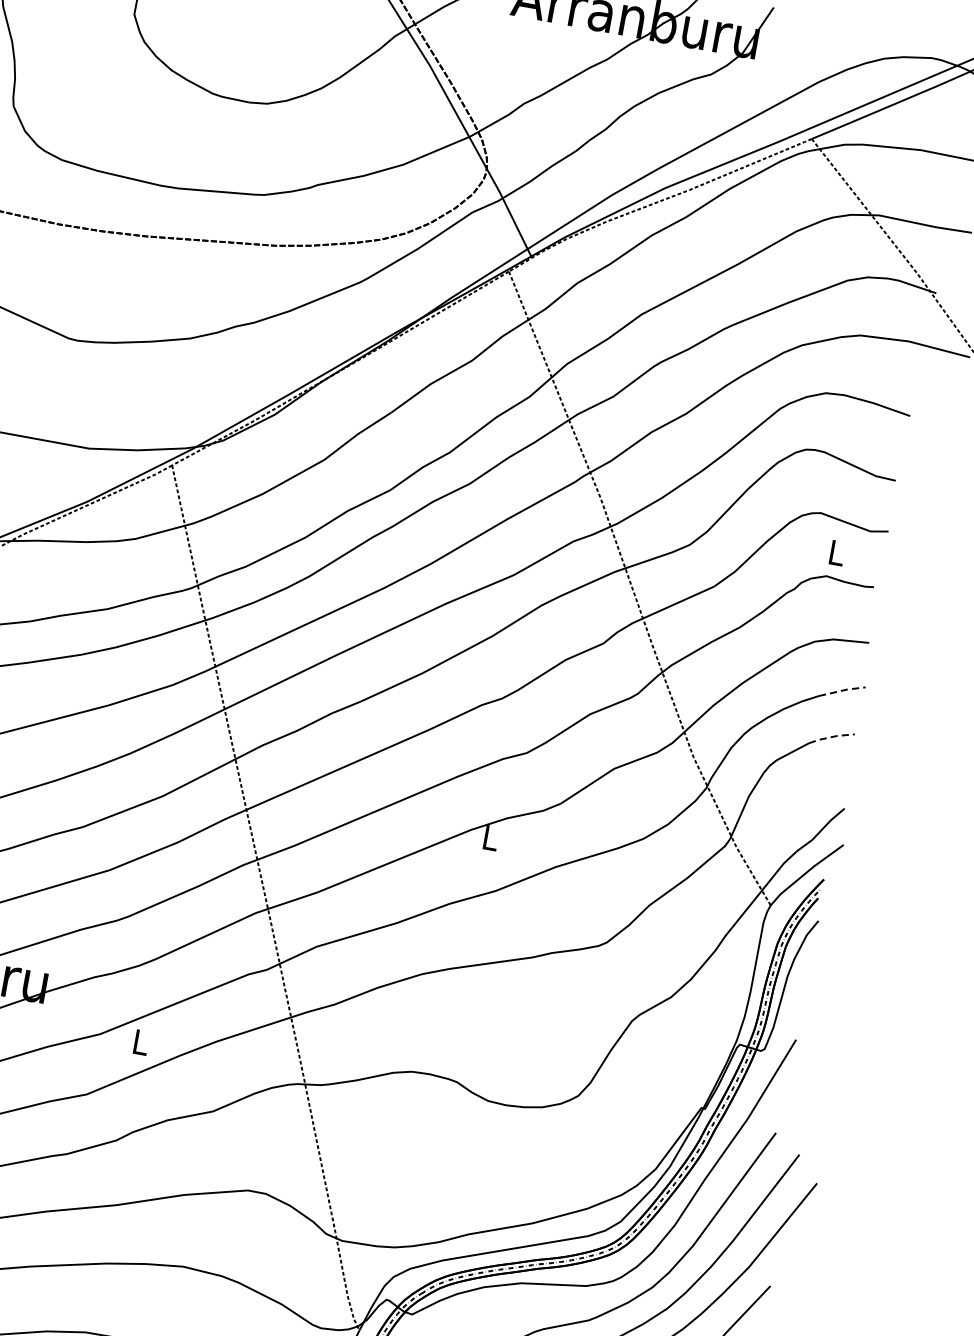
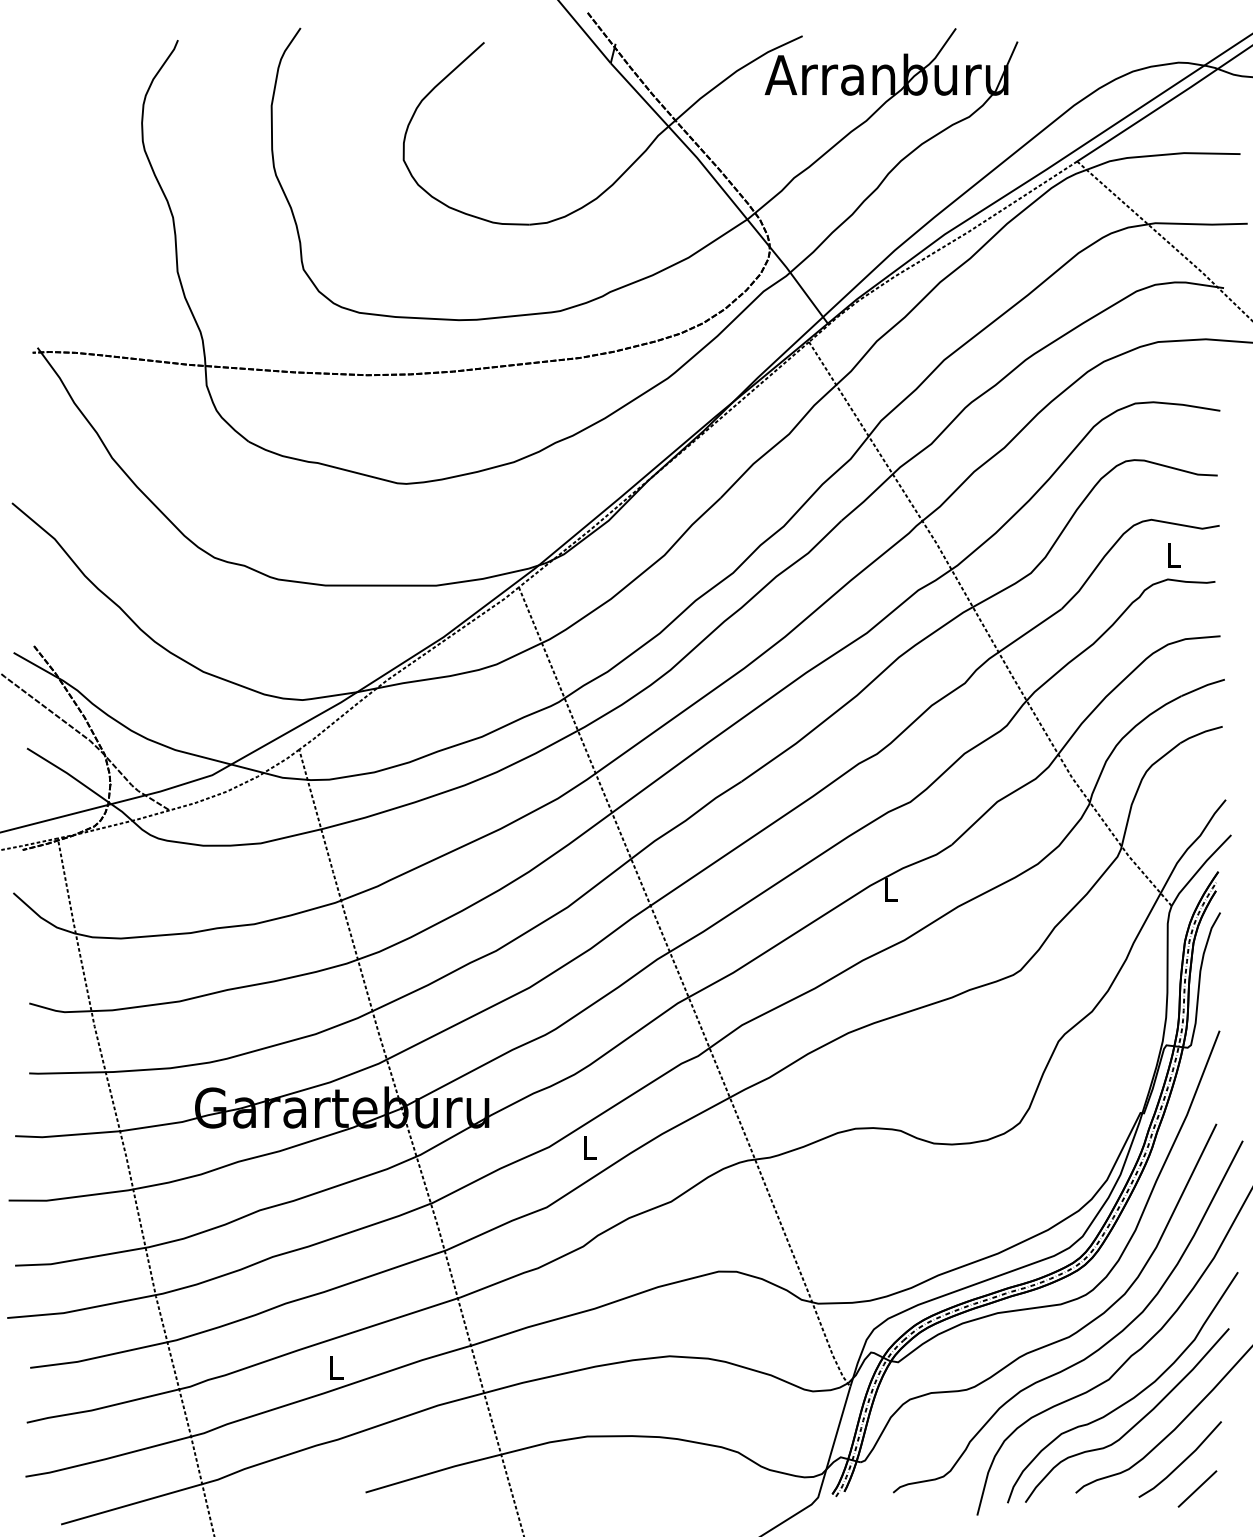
line: (843, 690) -> (1204, 686), dashed -> solid
line: (831, 737) -> (1200, 733), dashed -> solid

